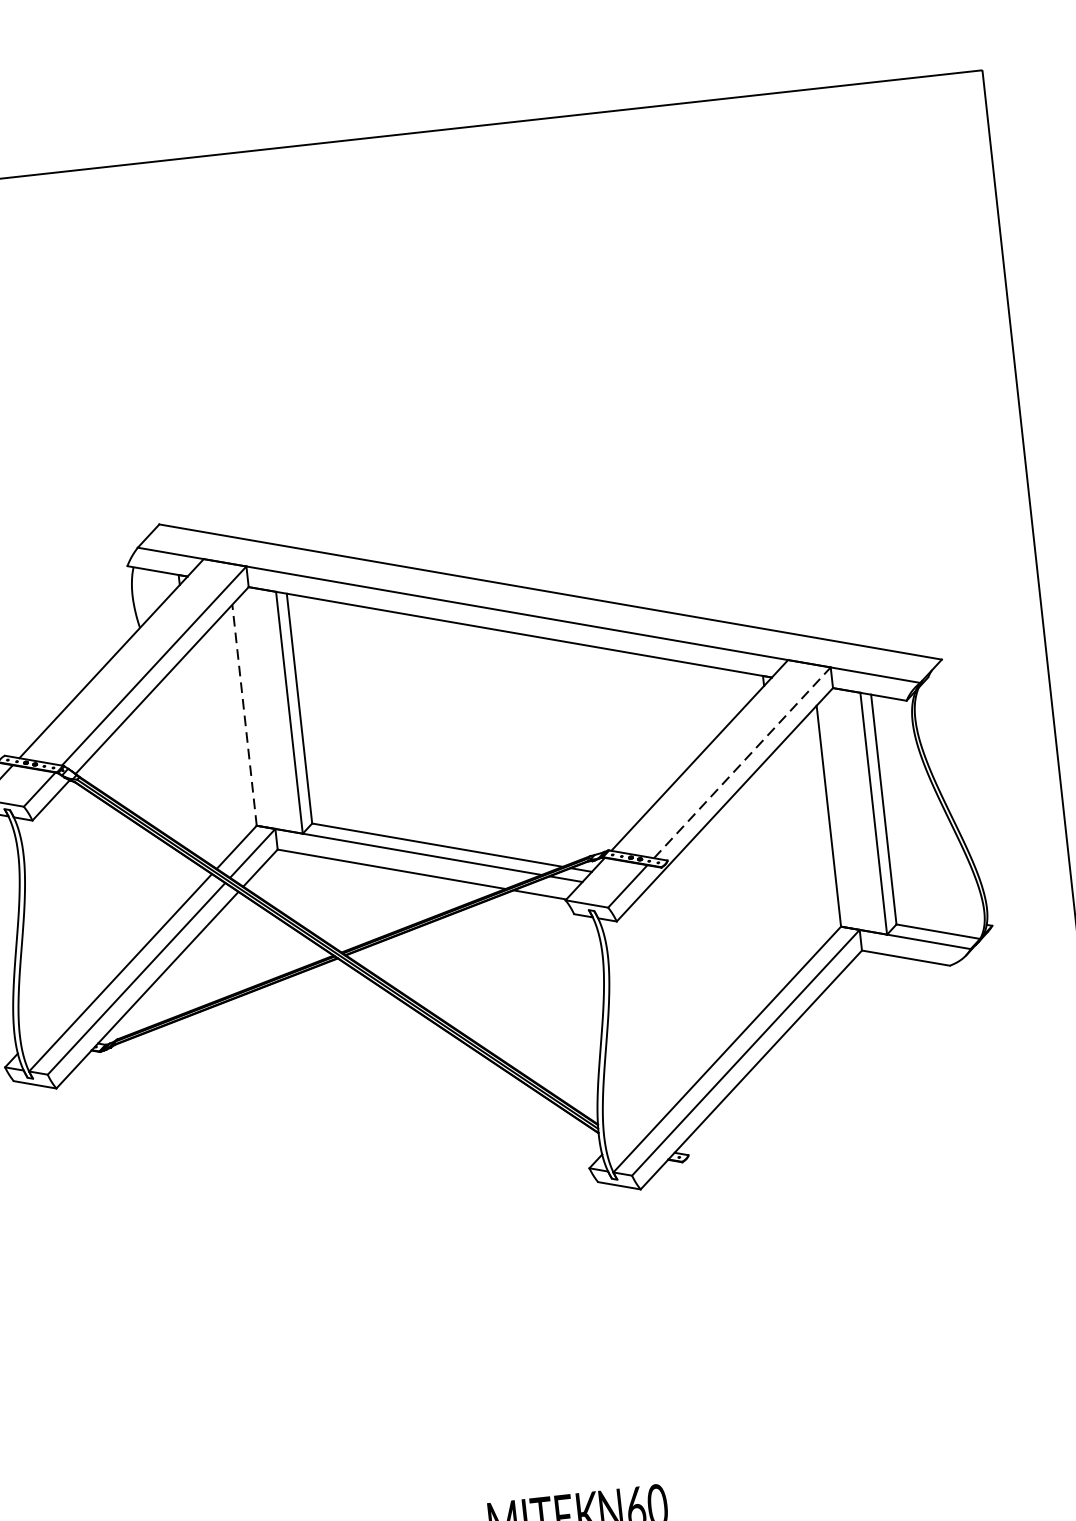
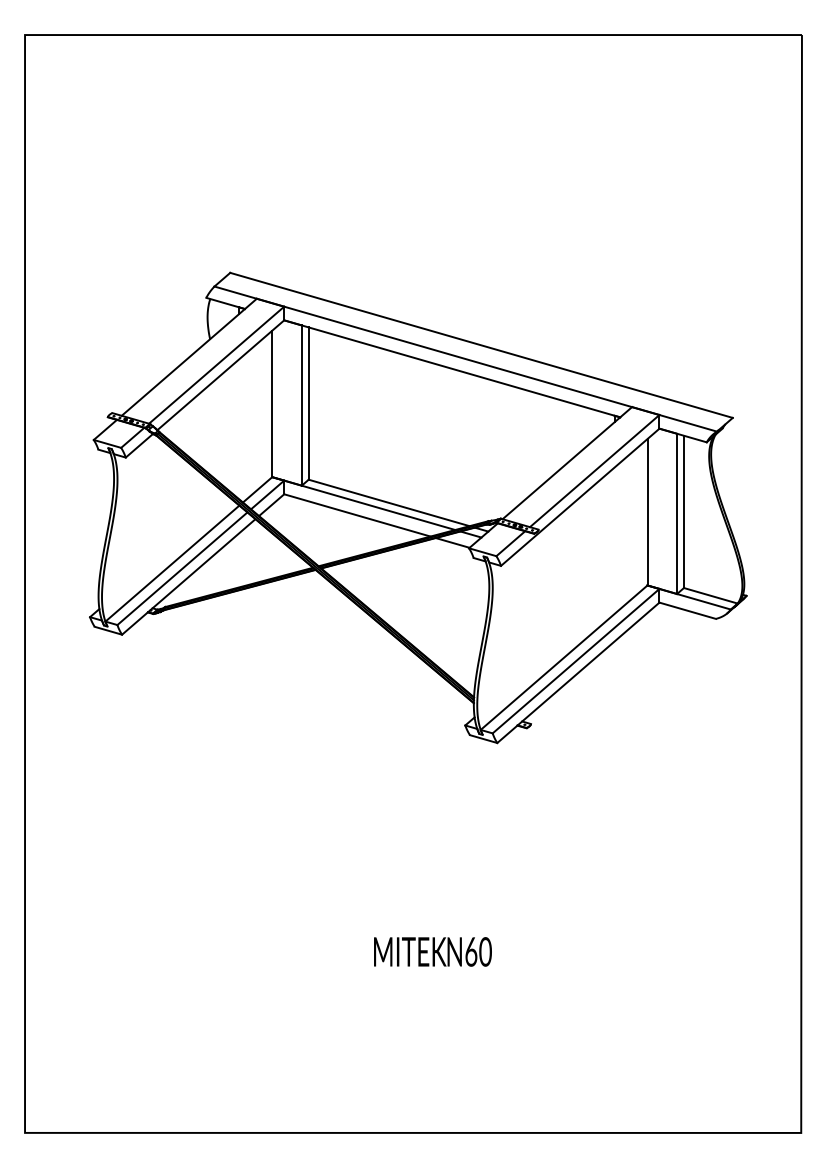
line: (244, 714) -> (272, 403), dashed -> solid
line: (742, 763) -> (594, 471), dashed -> solid

